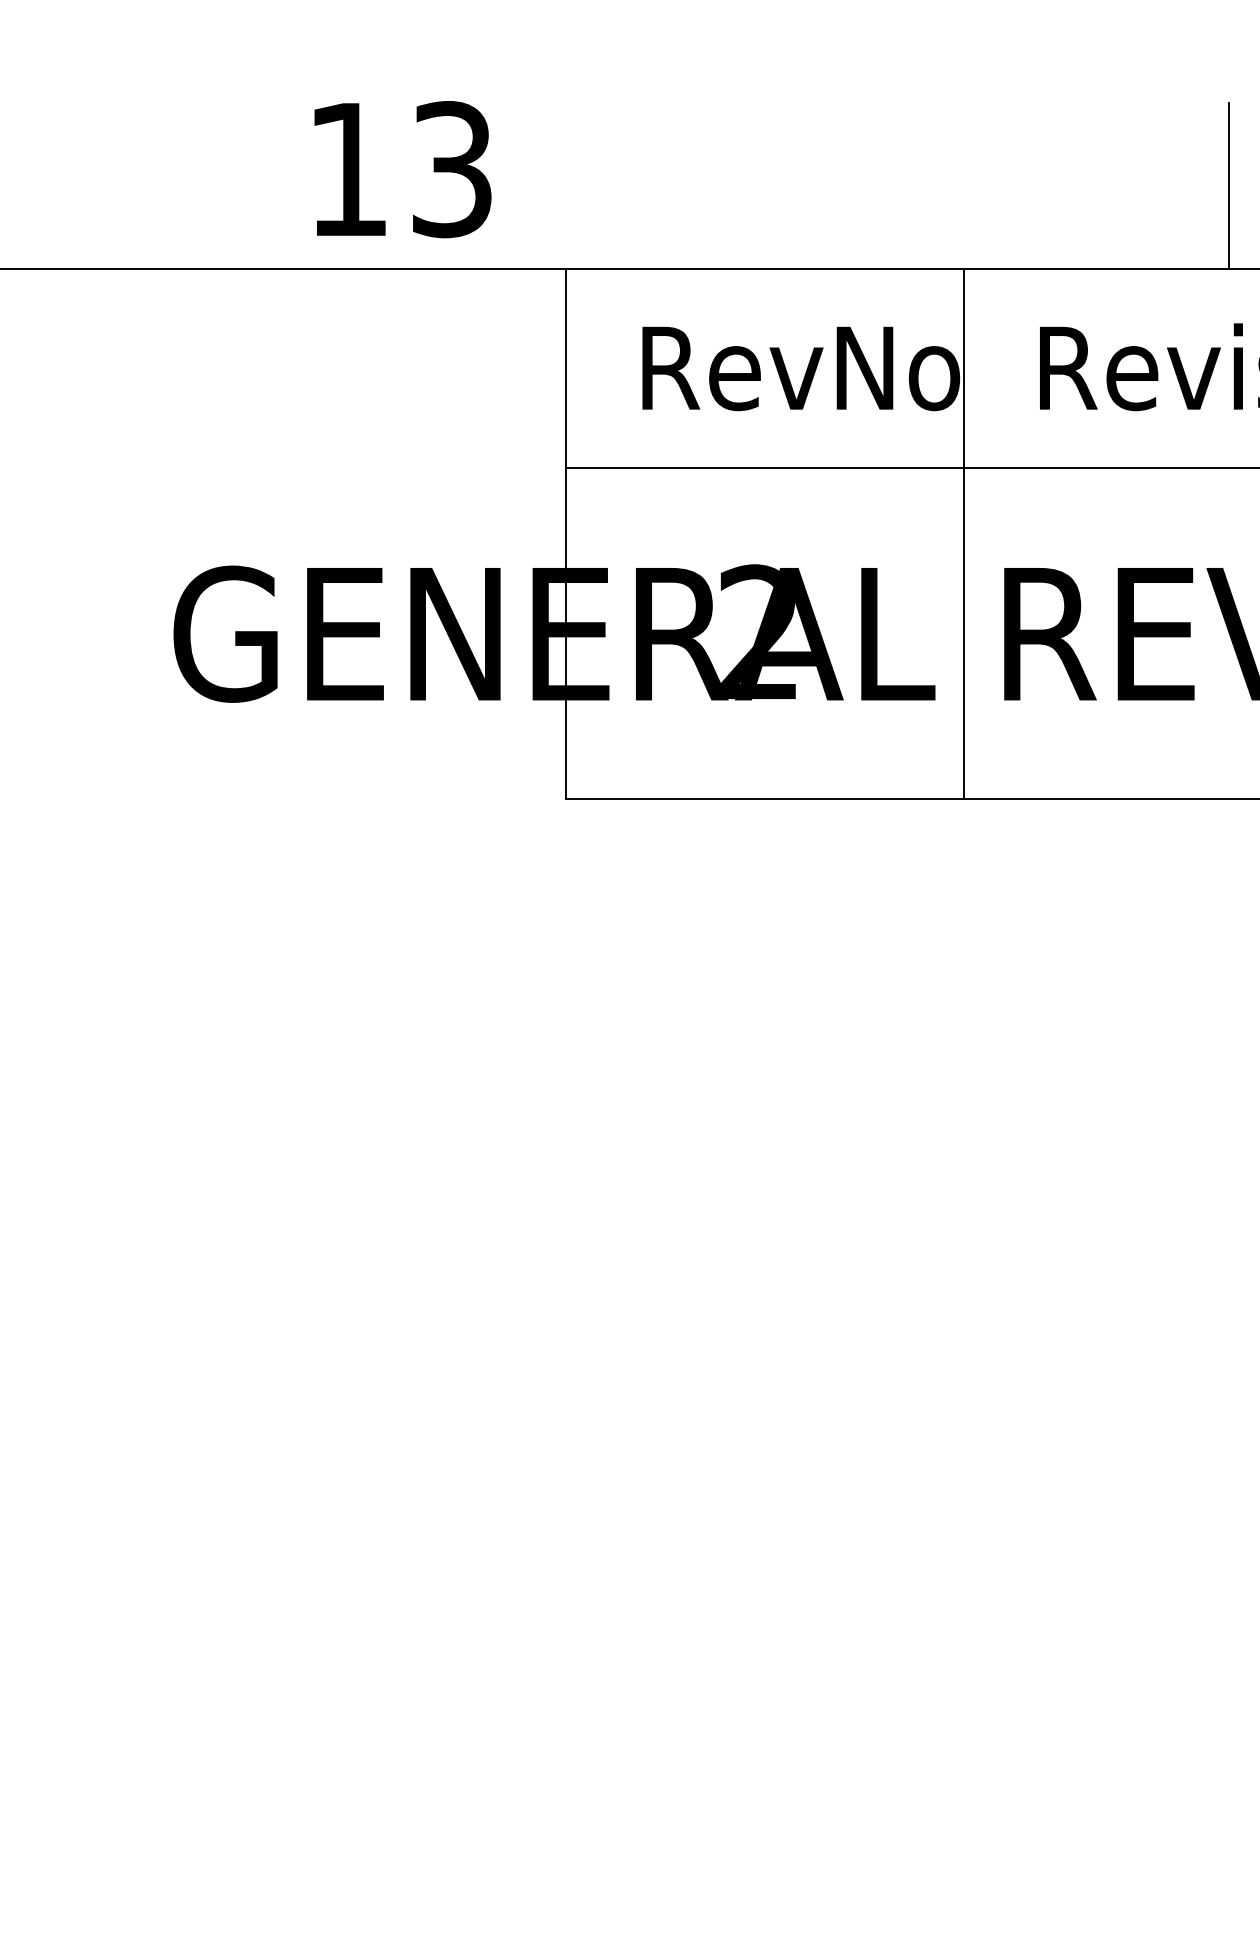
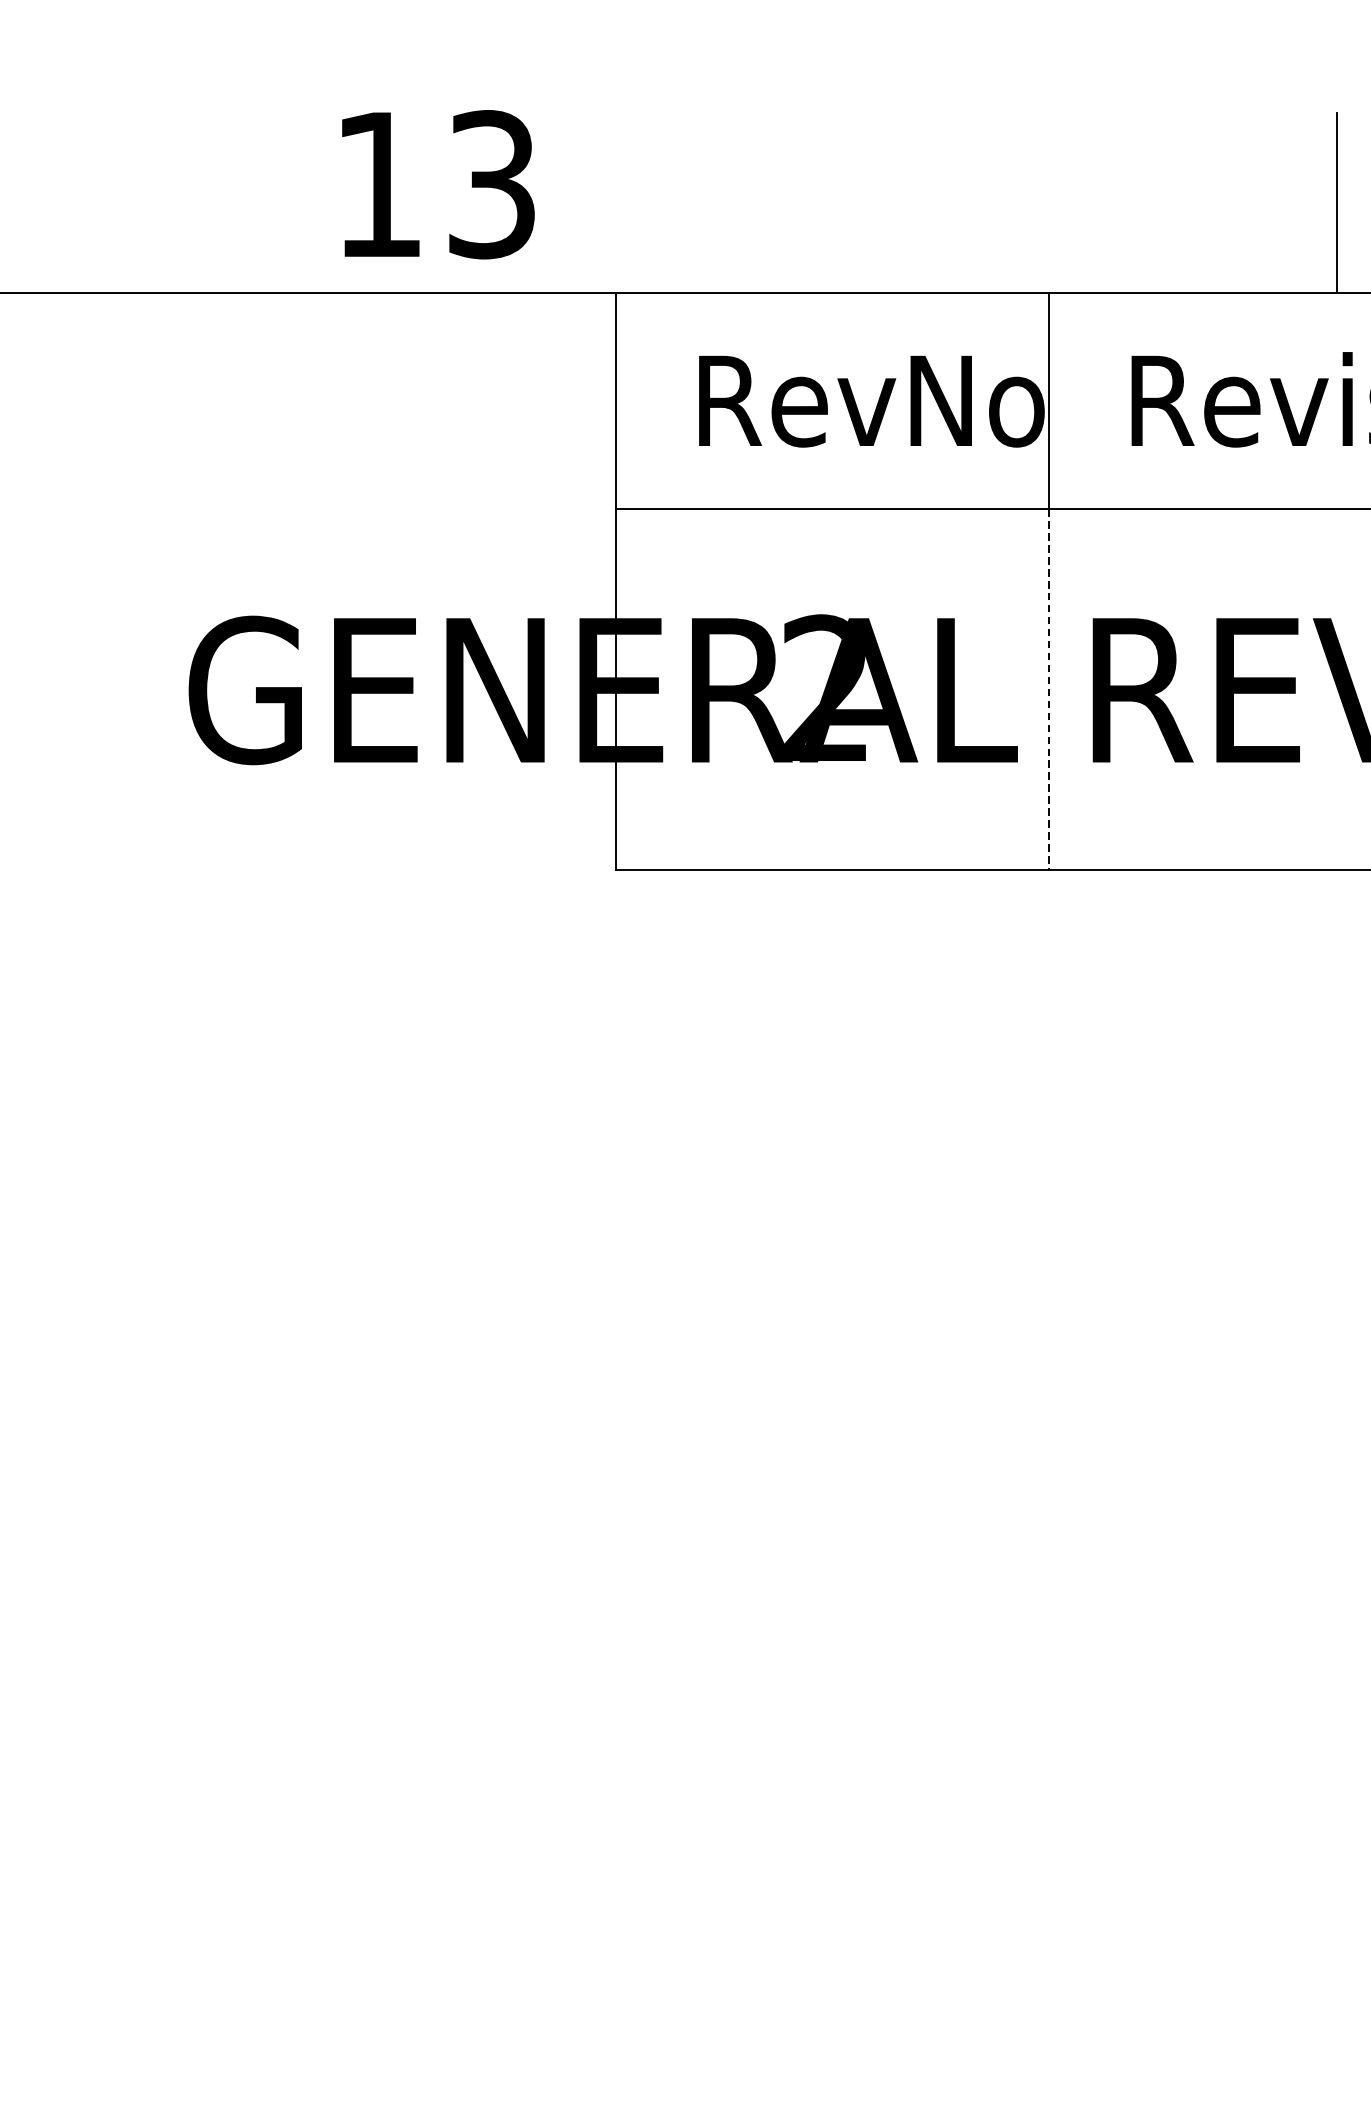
line: (963, 633) -> (1048, 689), solid -> dashed

